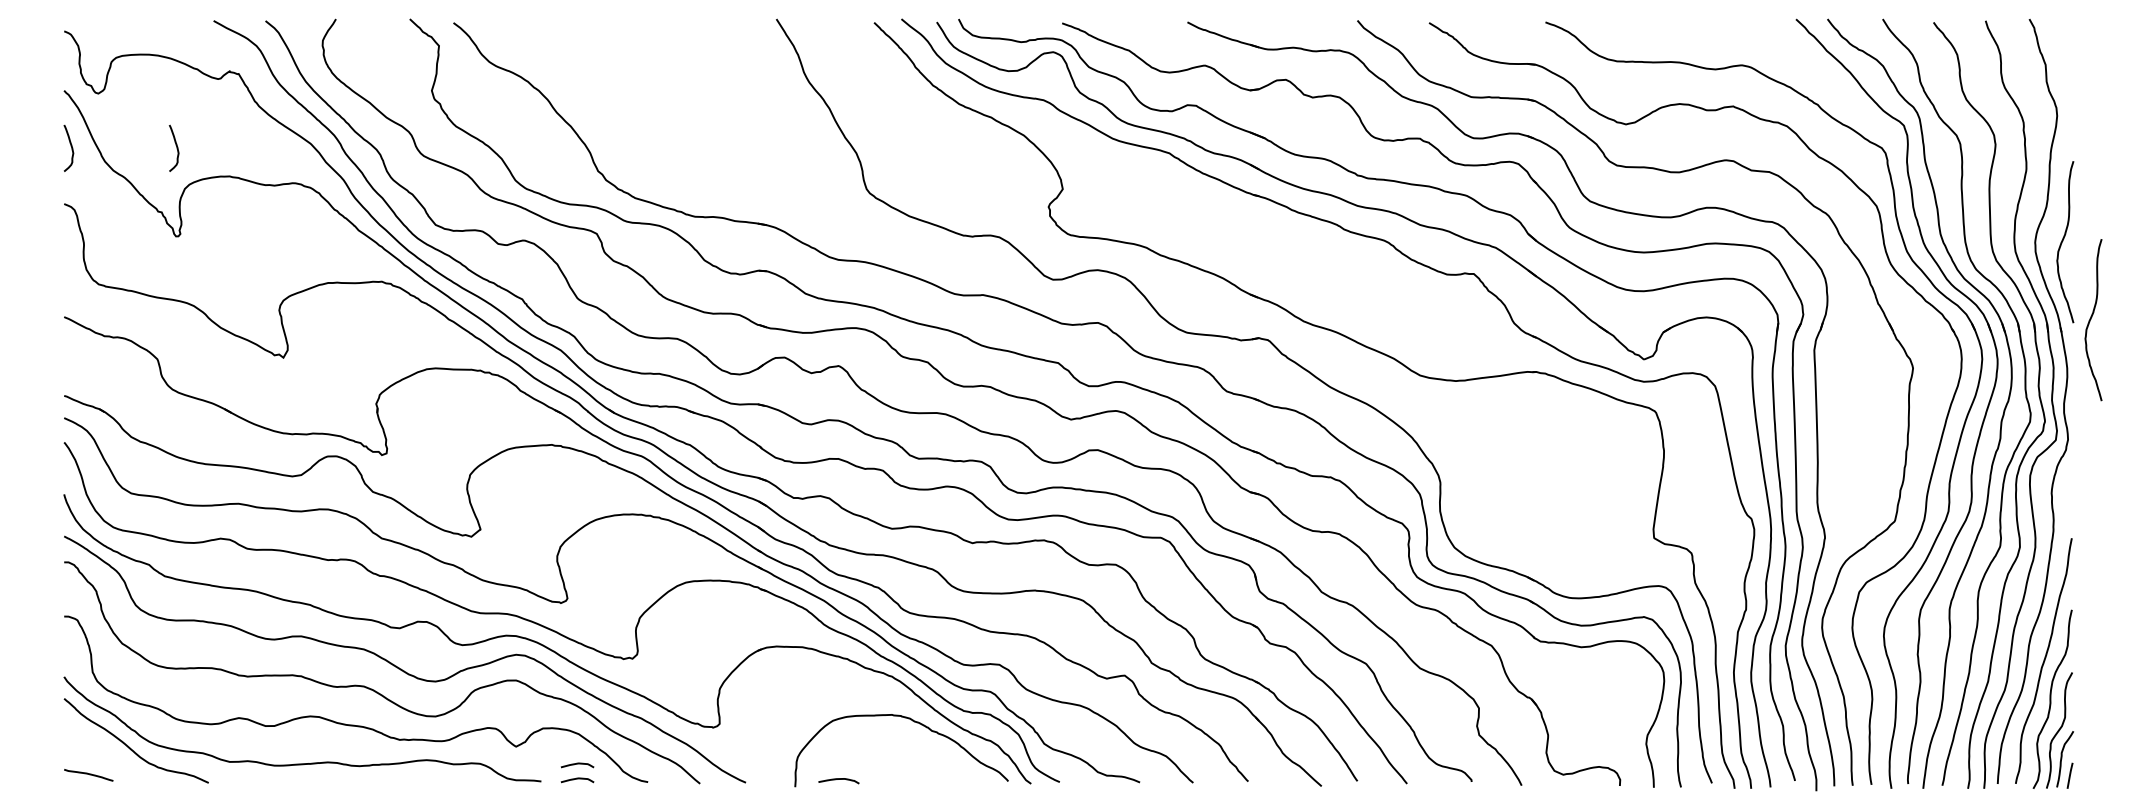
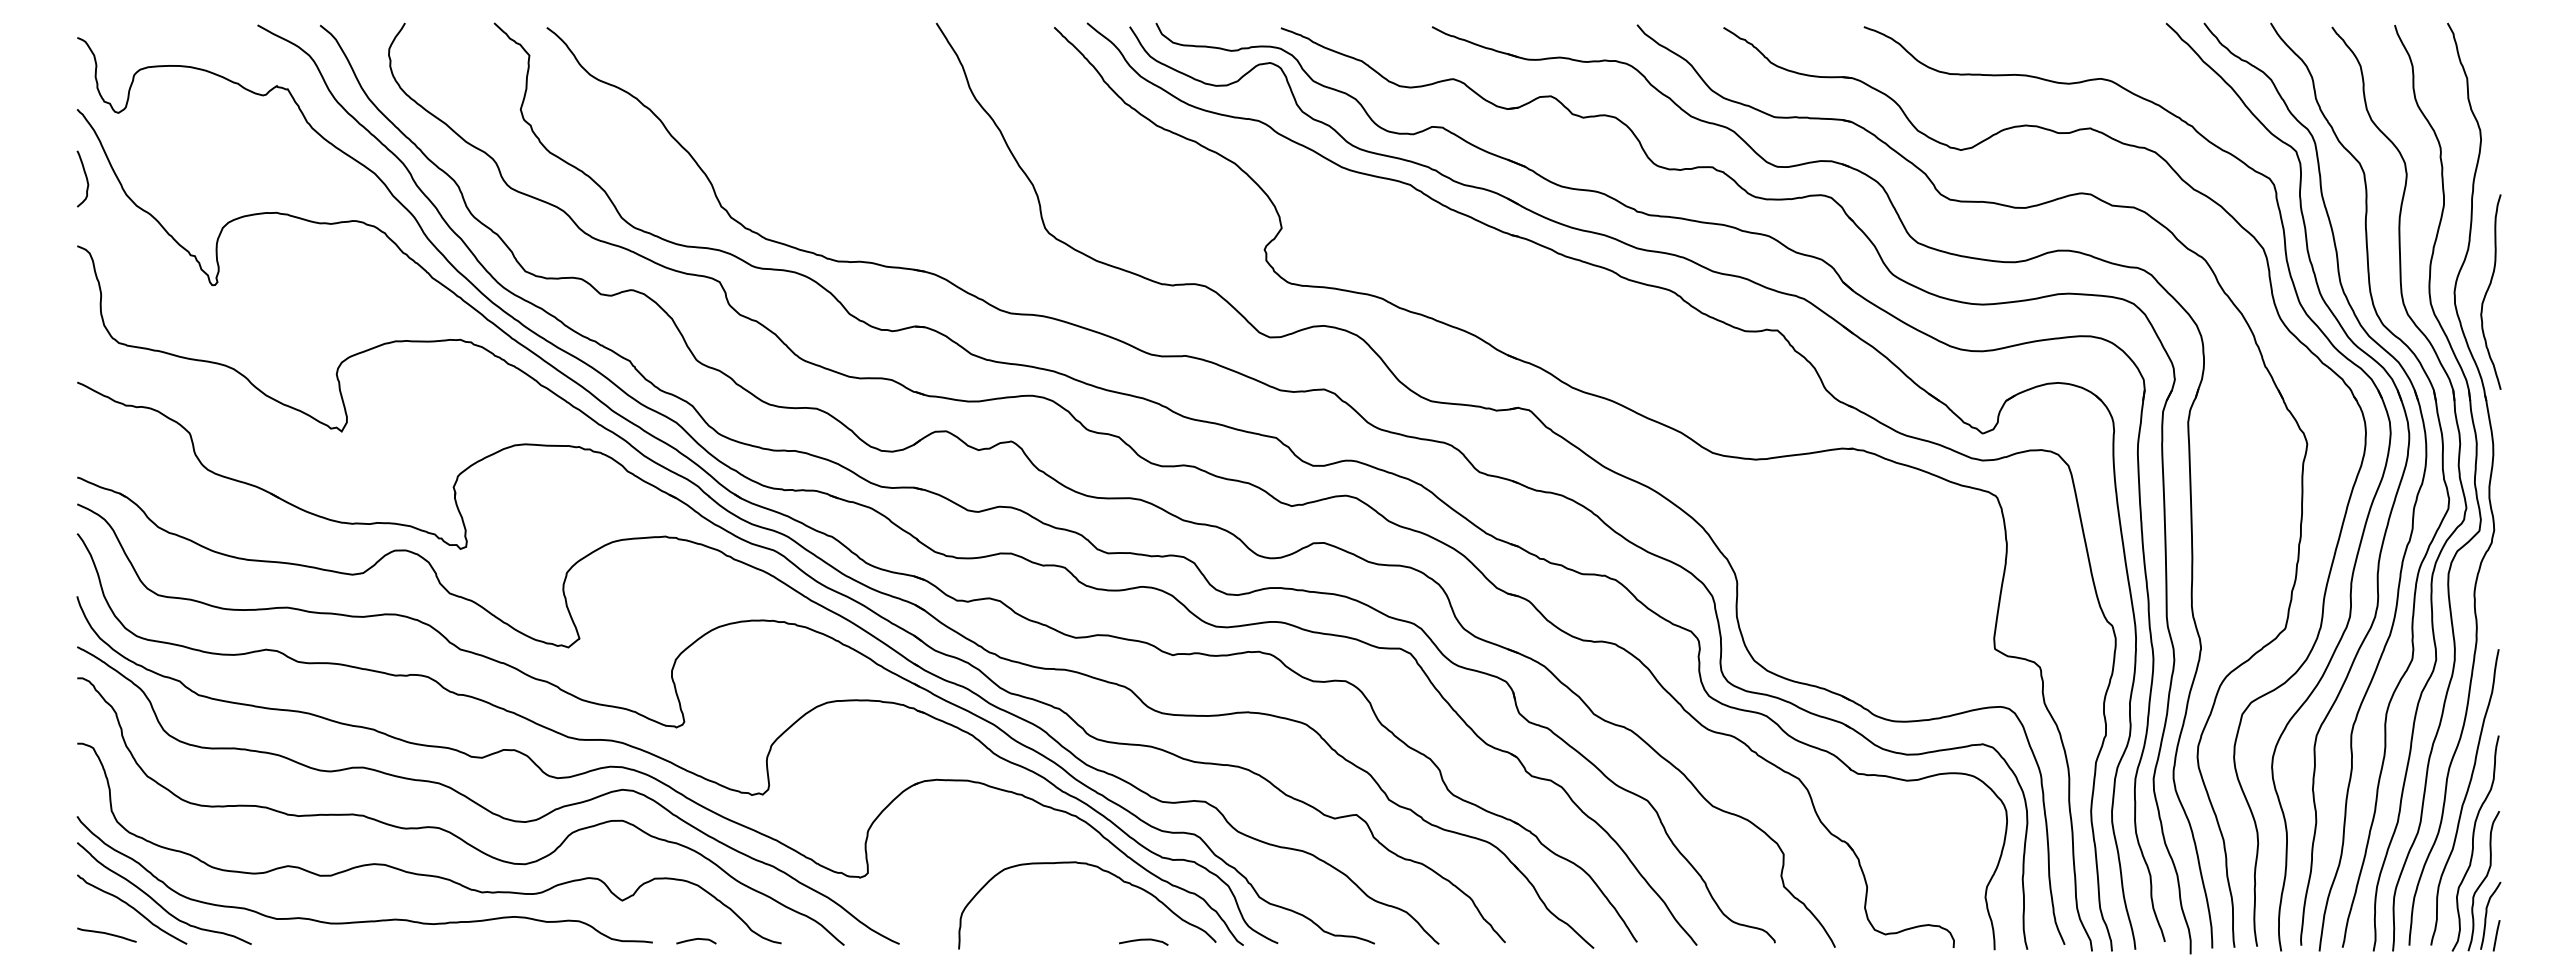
curve: (176, 147) -> (212, 177), removed
curve: (2091, 318) -> (2522, 384), removed
curve: (109, 753) -> (132, 908), added
curve: (576, 764) -> (695, 922), removed
curve: (838, 779) -> (1143, 940), moved

